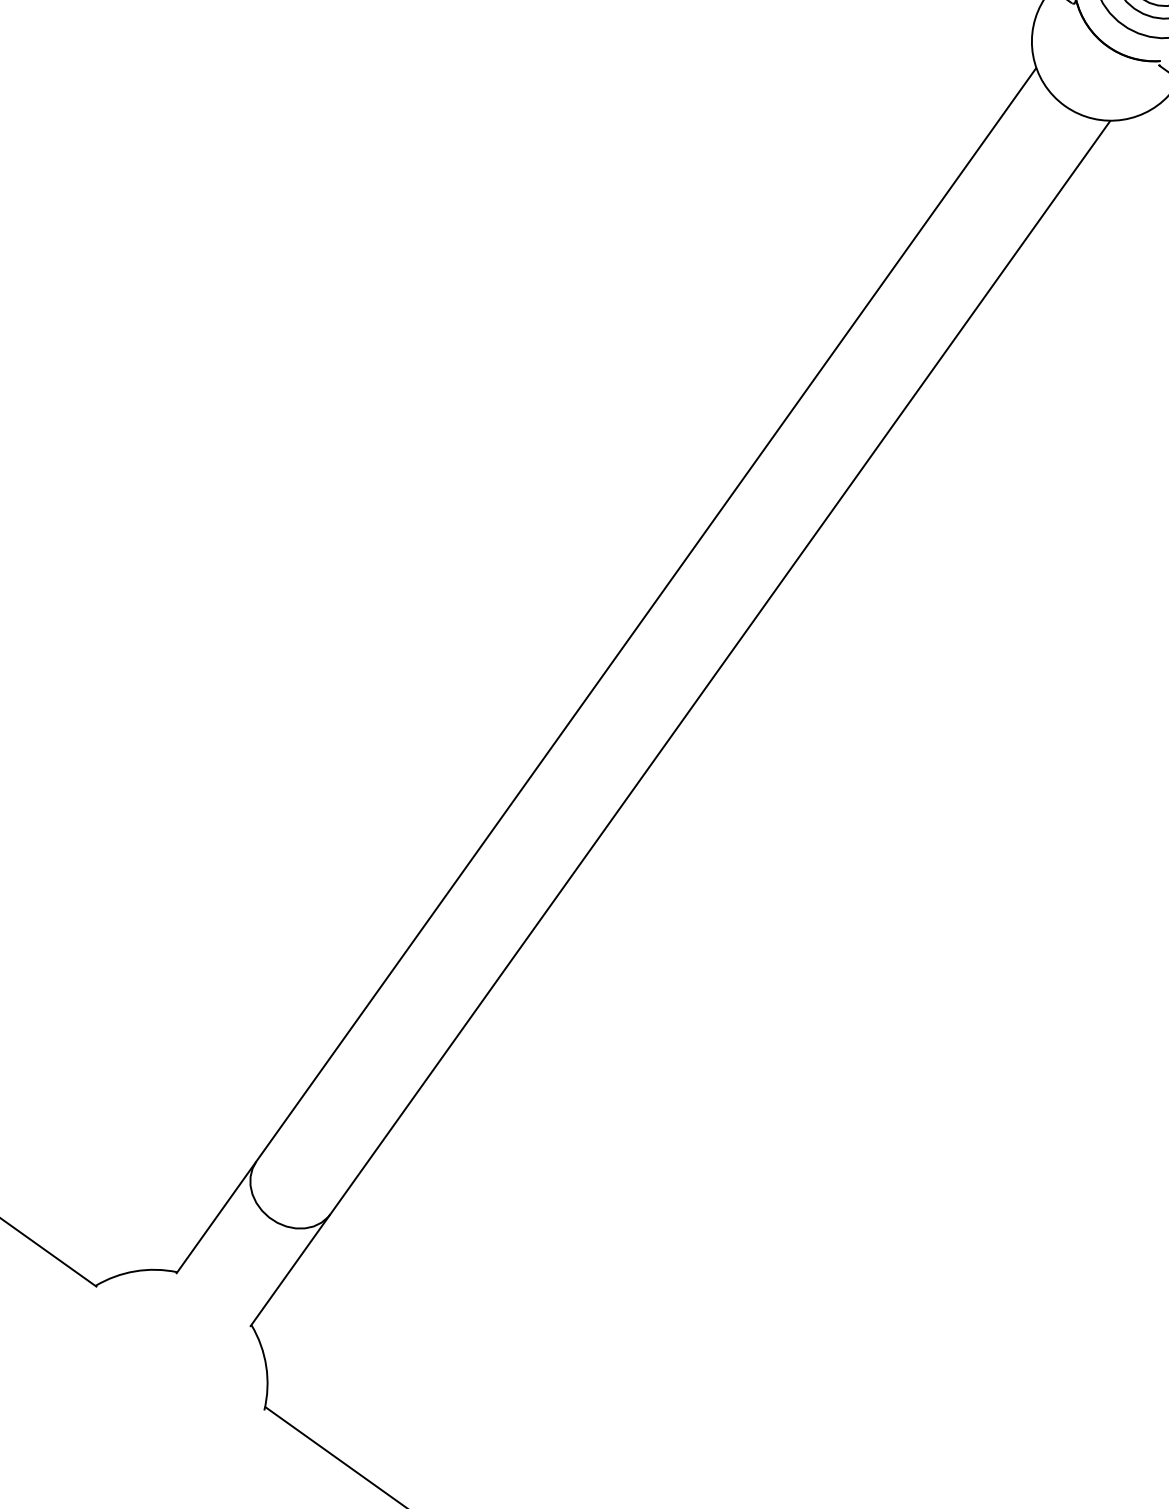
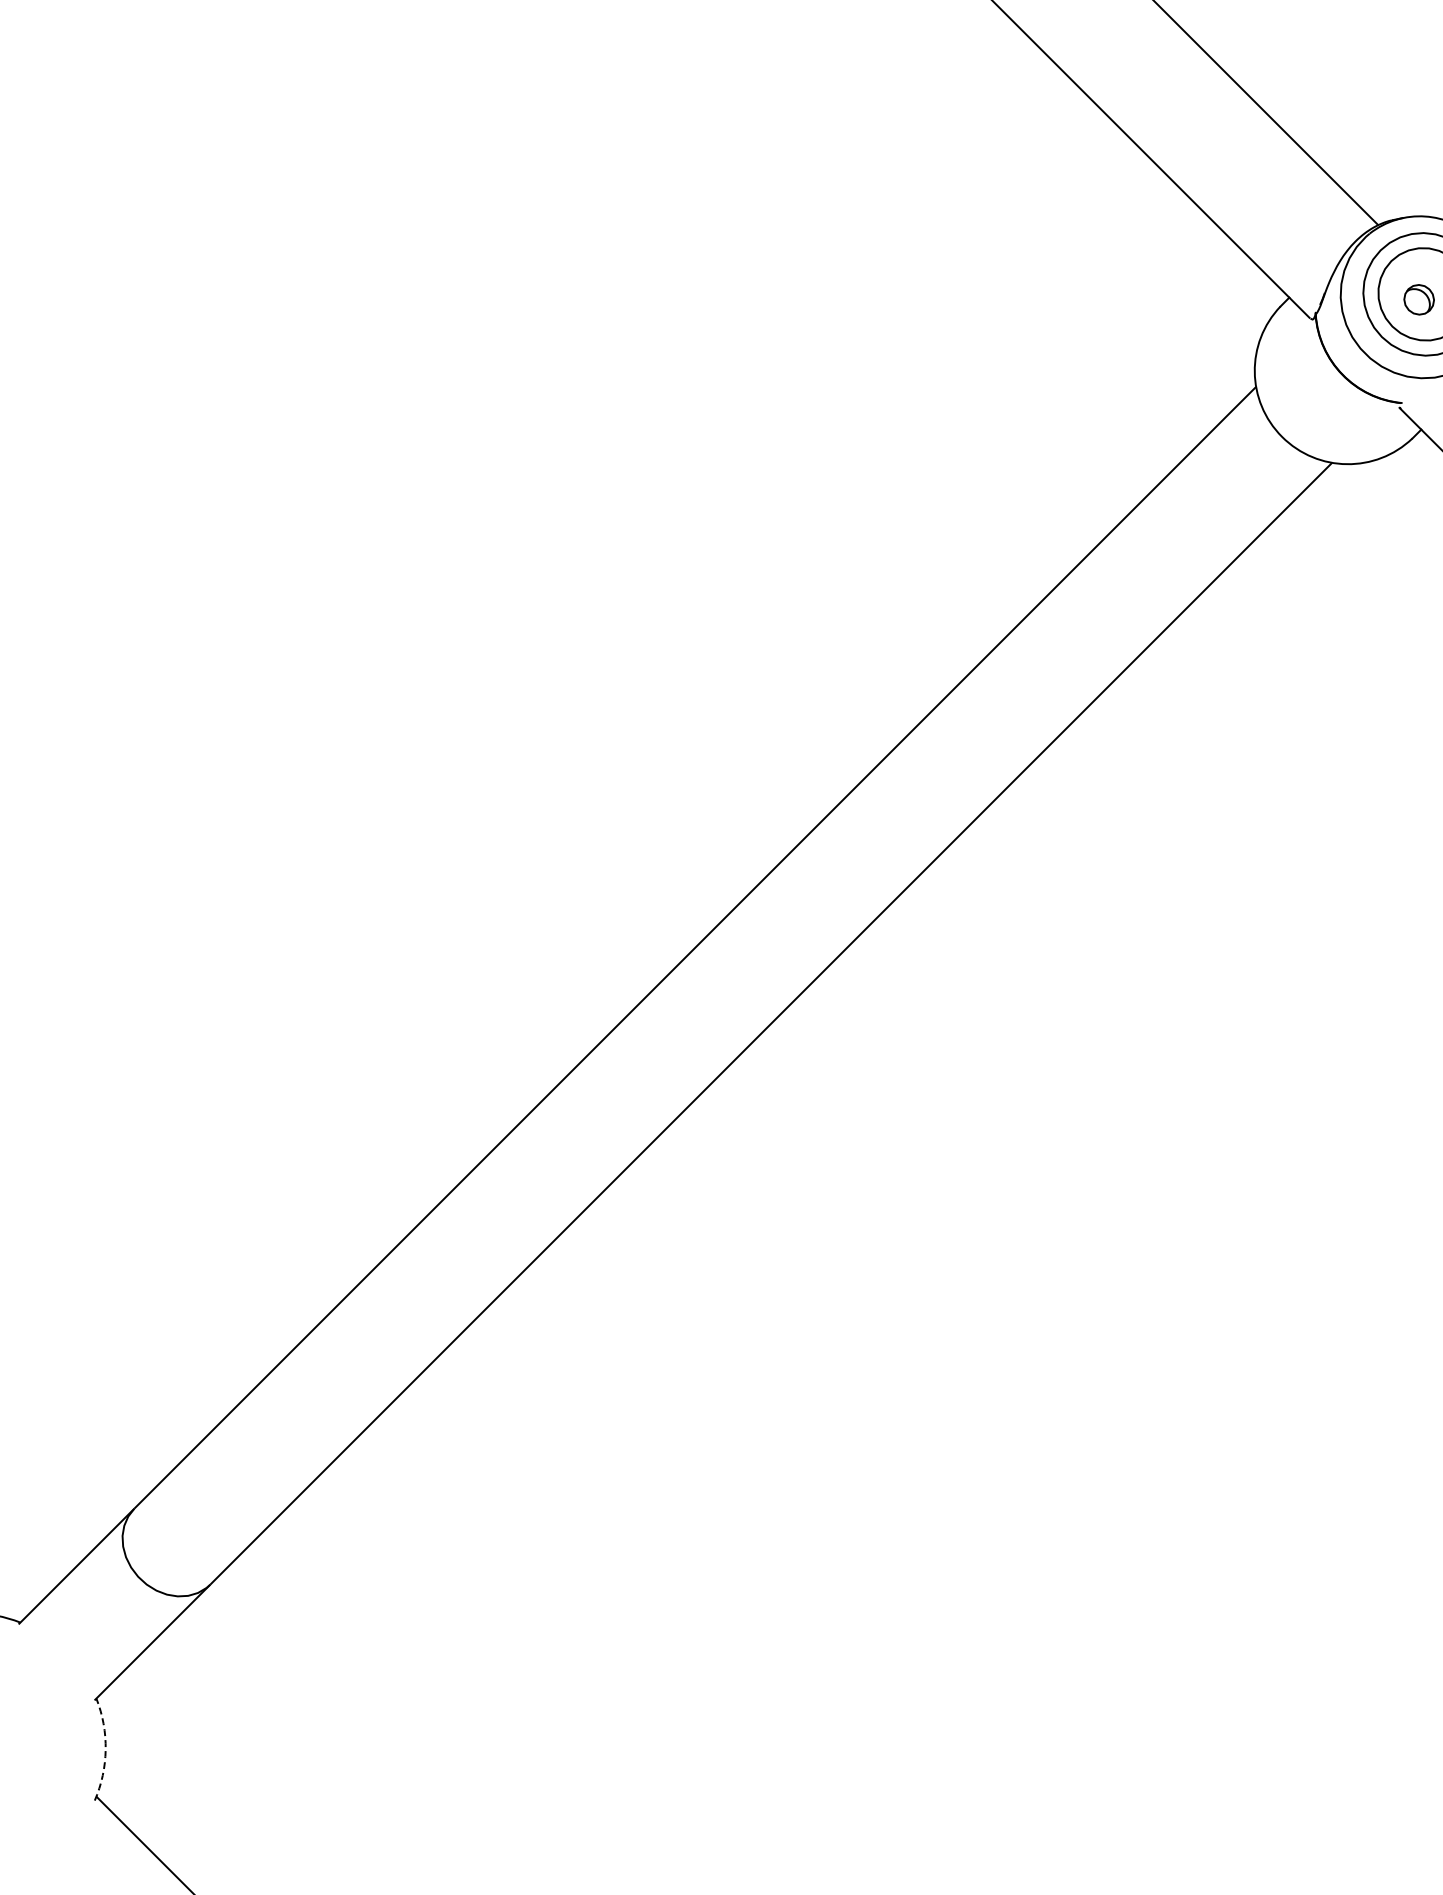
arc: (266, 1366) -> (105, 1749), solid -> dashed

